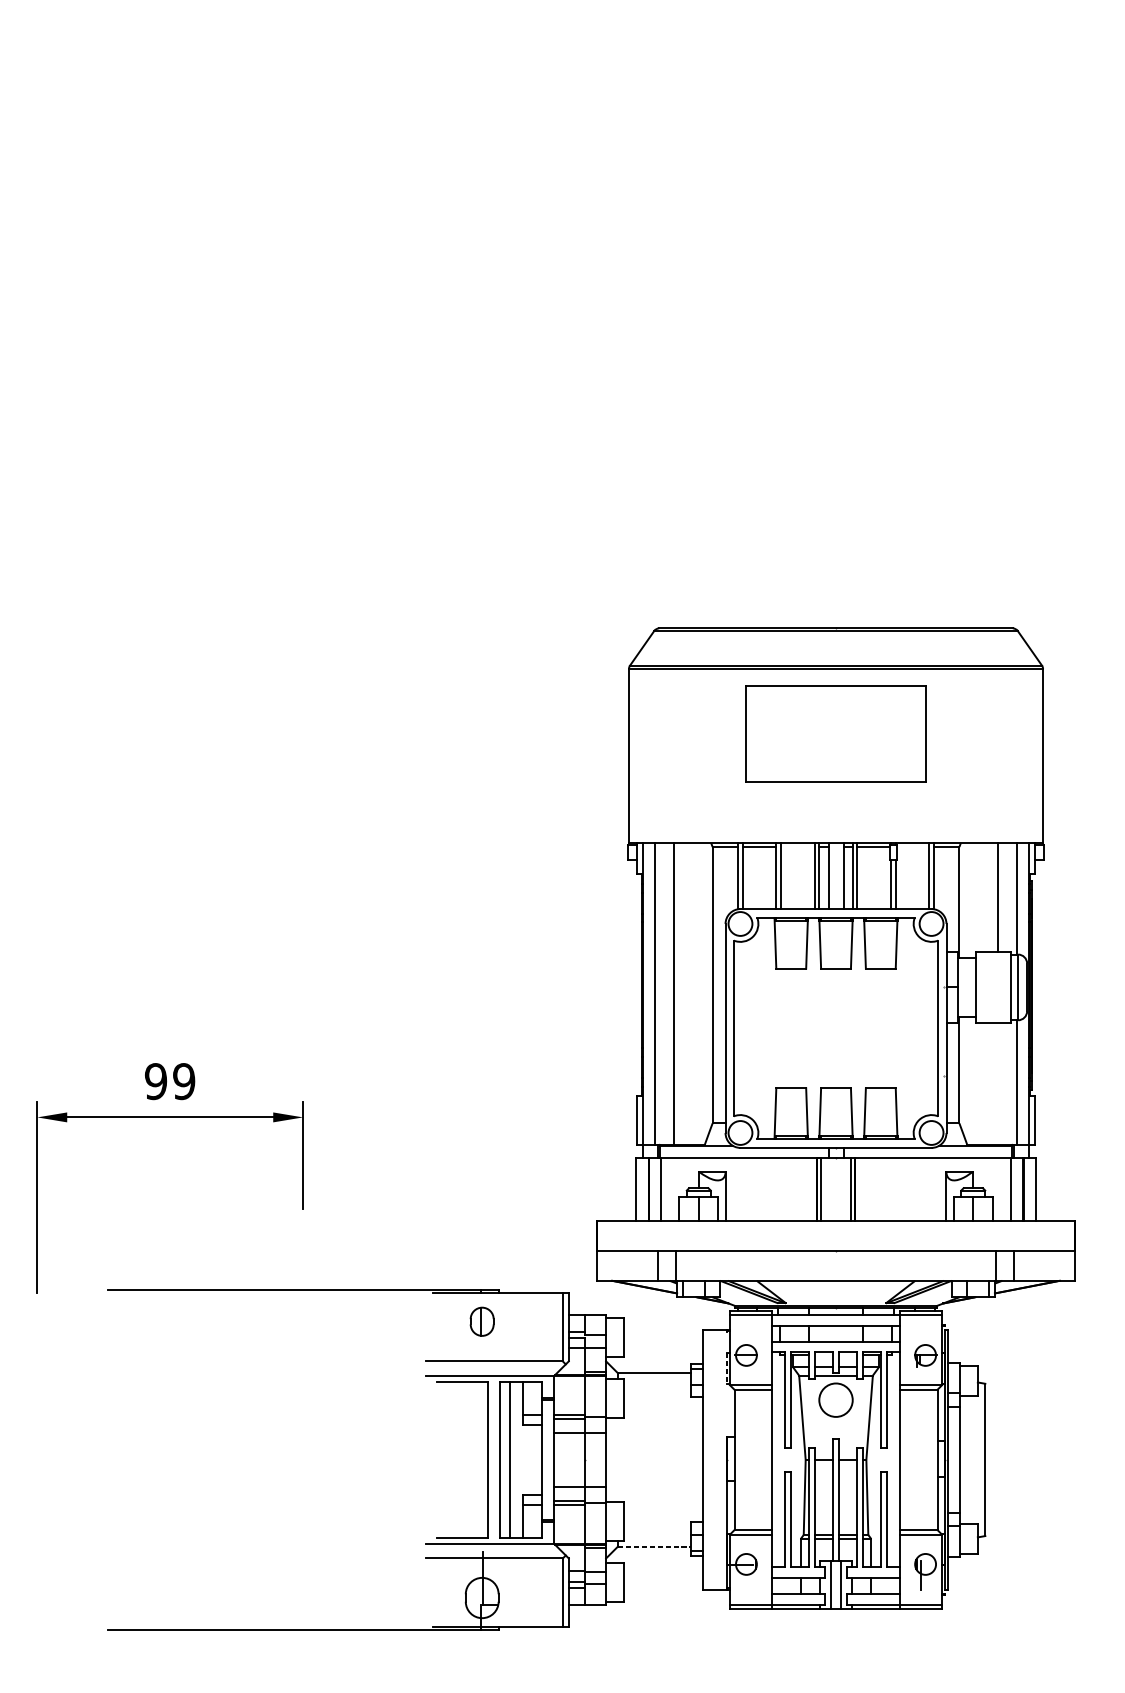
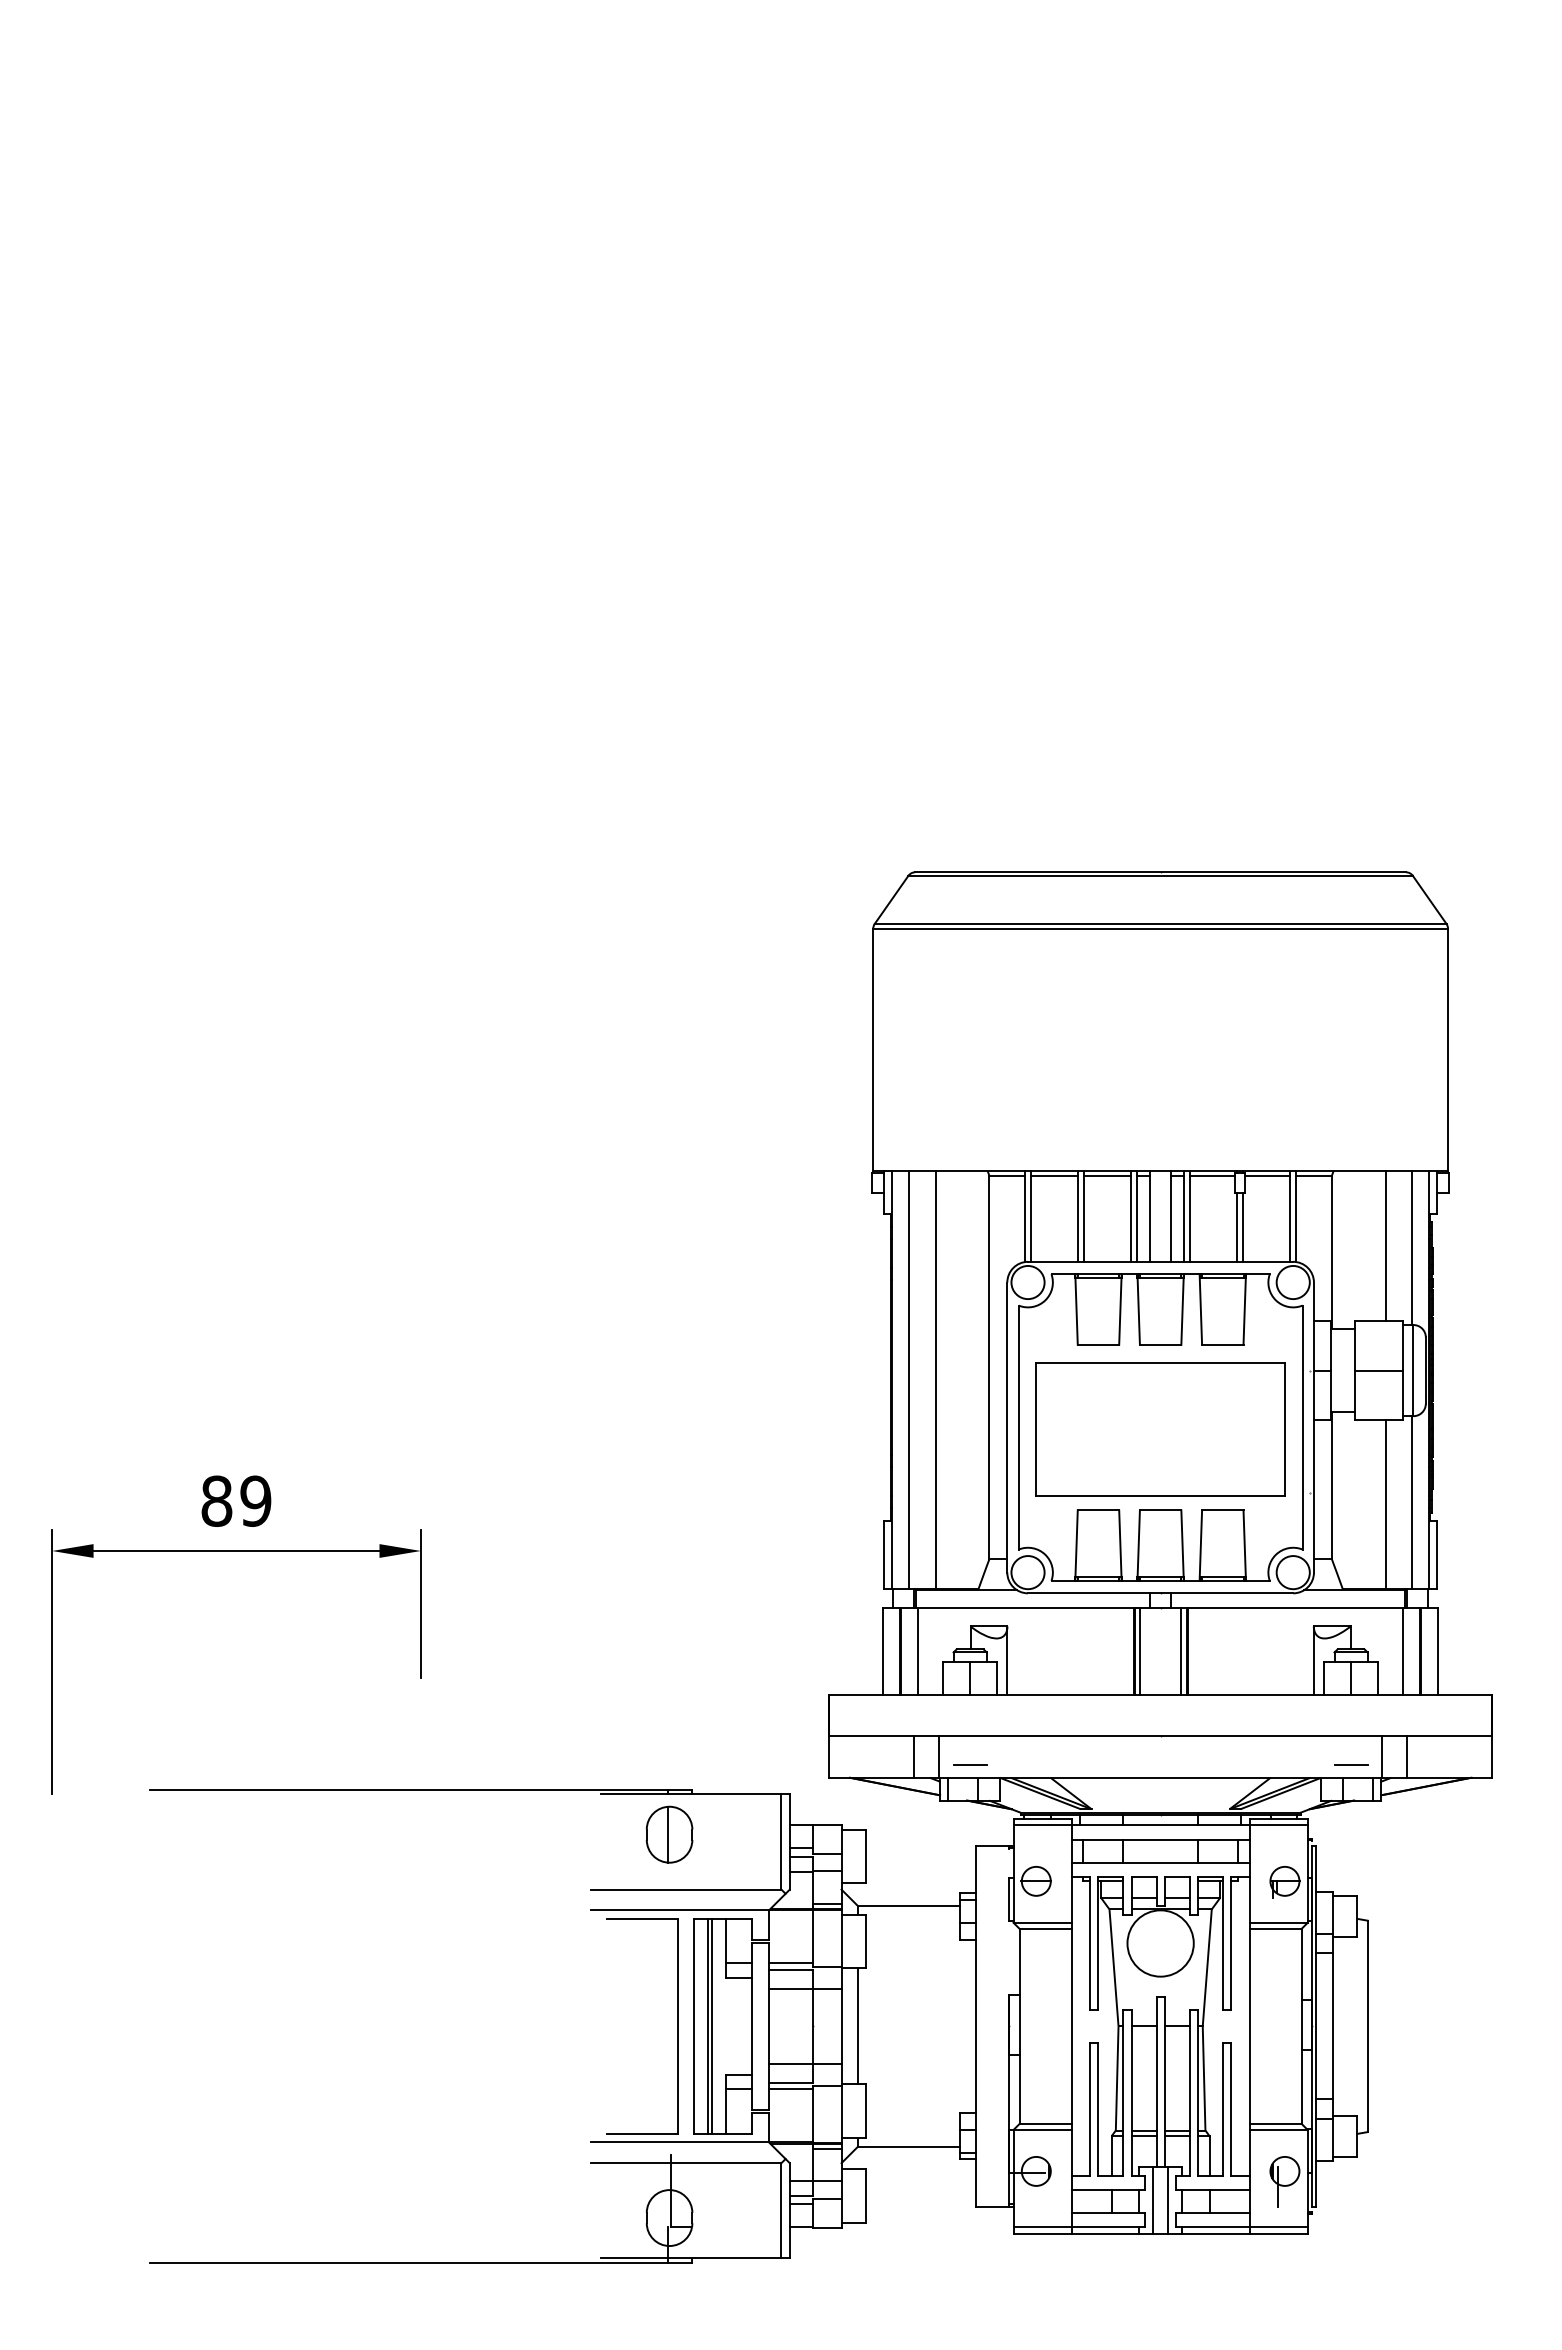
part: (835, 733) -> (1160, 1429), moved
line: (797, 846) -> (1107, 1175), added
line: (913, 846) -> (1267, 1175), added
line: (993, 987) -> (1379, 1370), added
text: (155, 1081) -> (216, 1500), 99 -> 89
line: (998, 1083) -> (1385, 1504), added
line: (699, 1271) -> (970, 1764), added
line: (972, 1271) -> (1350, 1765), added
part: (482, 1321) -> (669, 1834), size x1.43
line: (727, 1368) -> (1009, 1899), dashed -> solid
circle: (835, 1400) -> (1160, 1943), size x1.43
line: (512, 1460) -> (711, 2026), added
line: (618, 1460) -> (858, 2026), added
line: (654, 1546) -> (908, 2146), dashed -> solid

